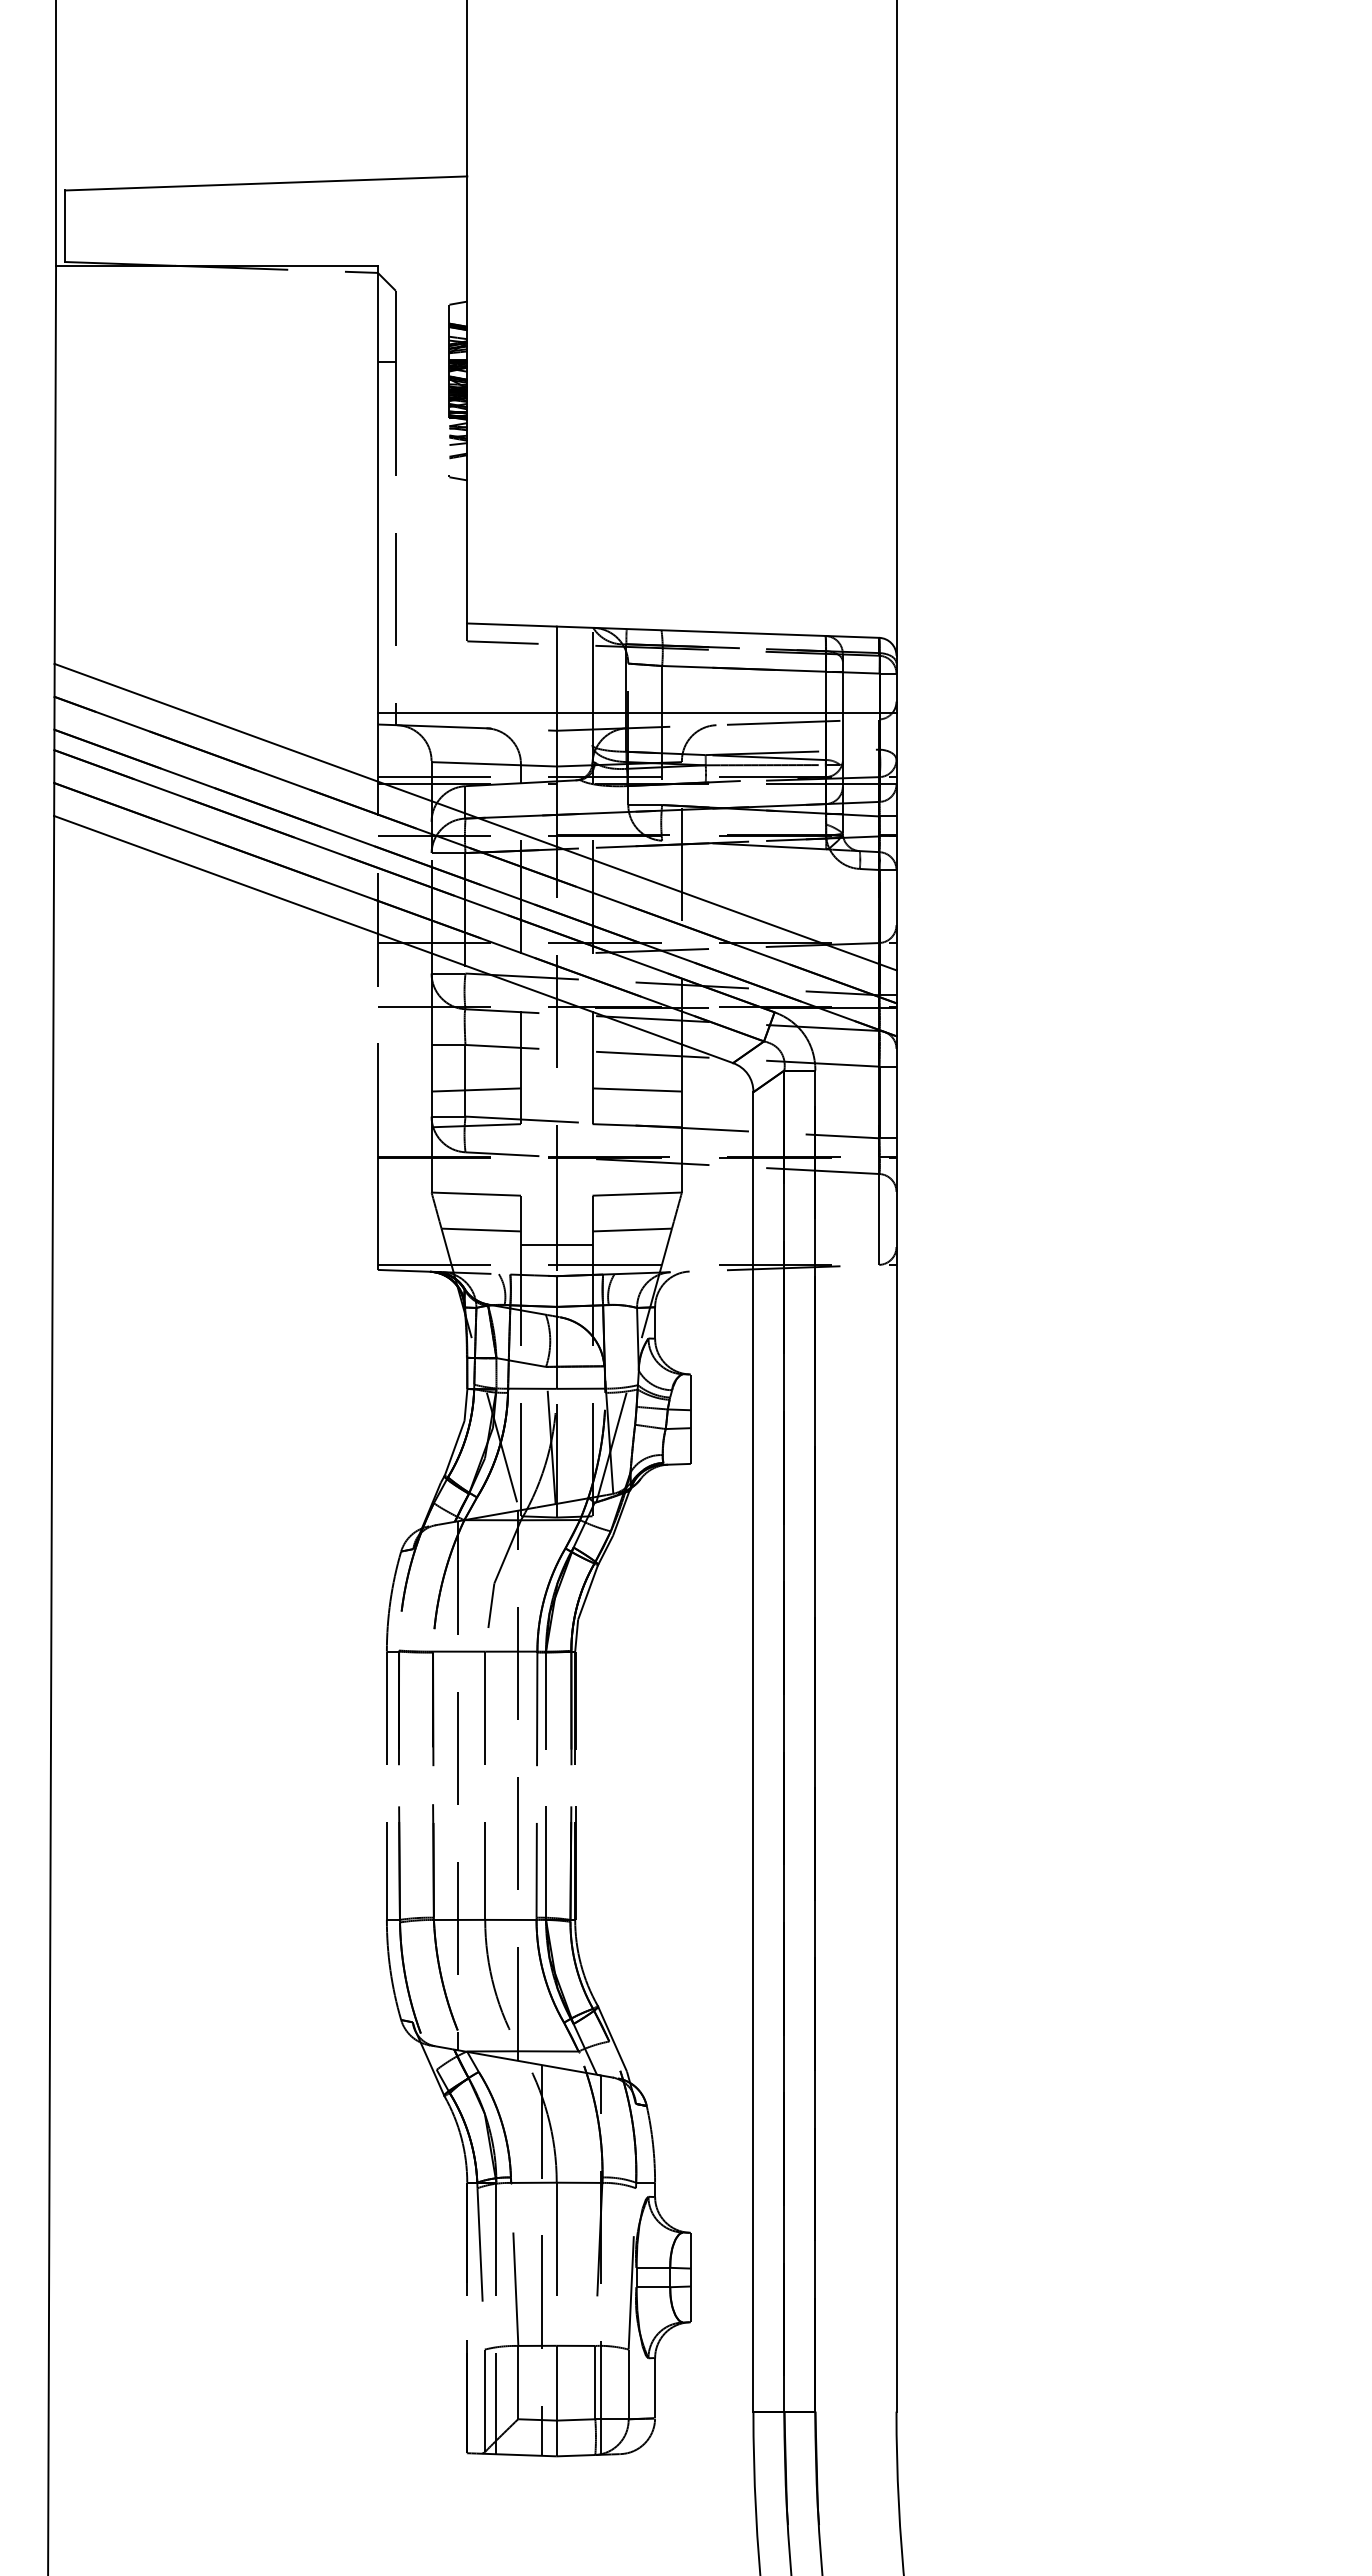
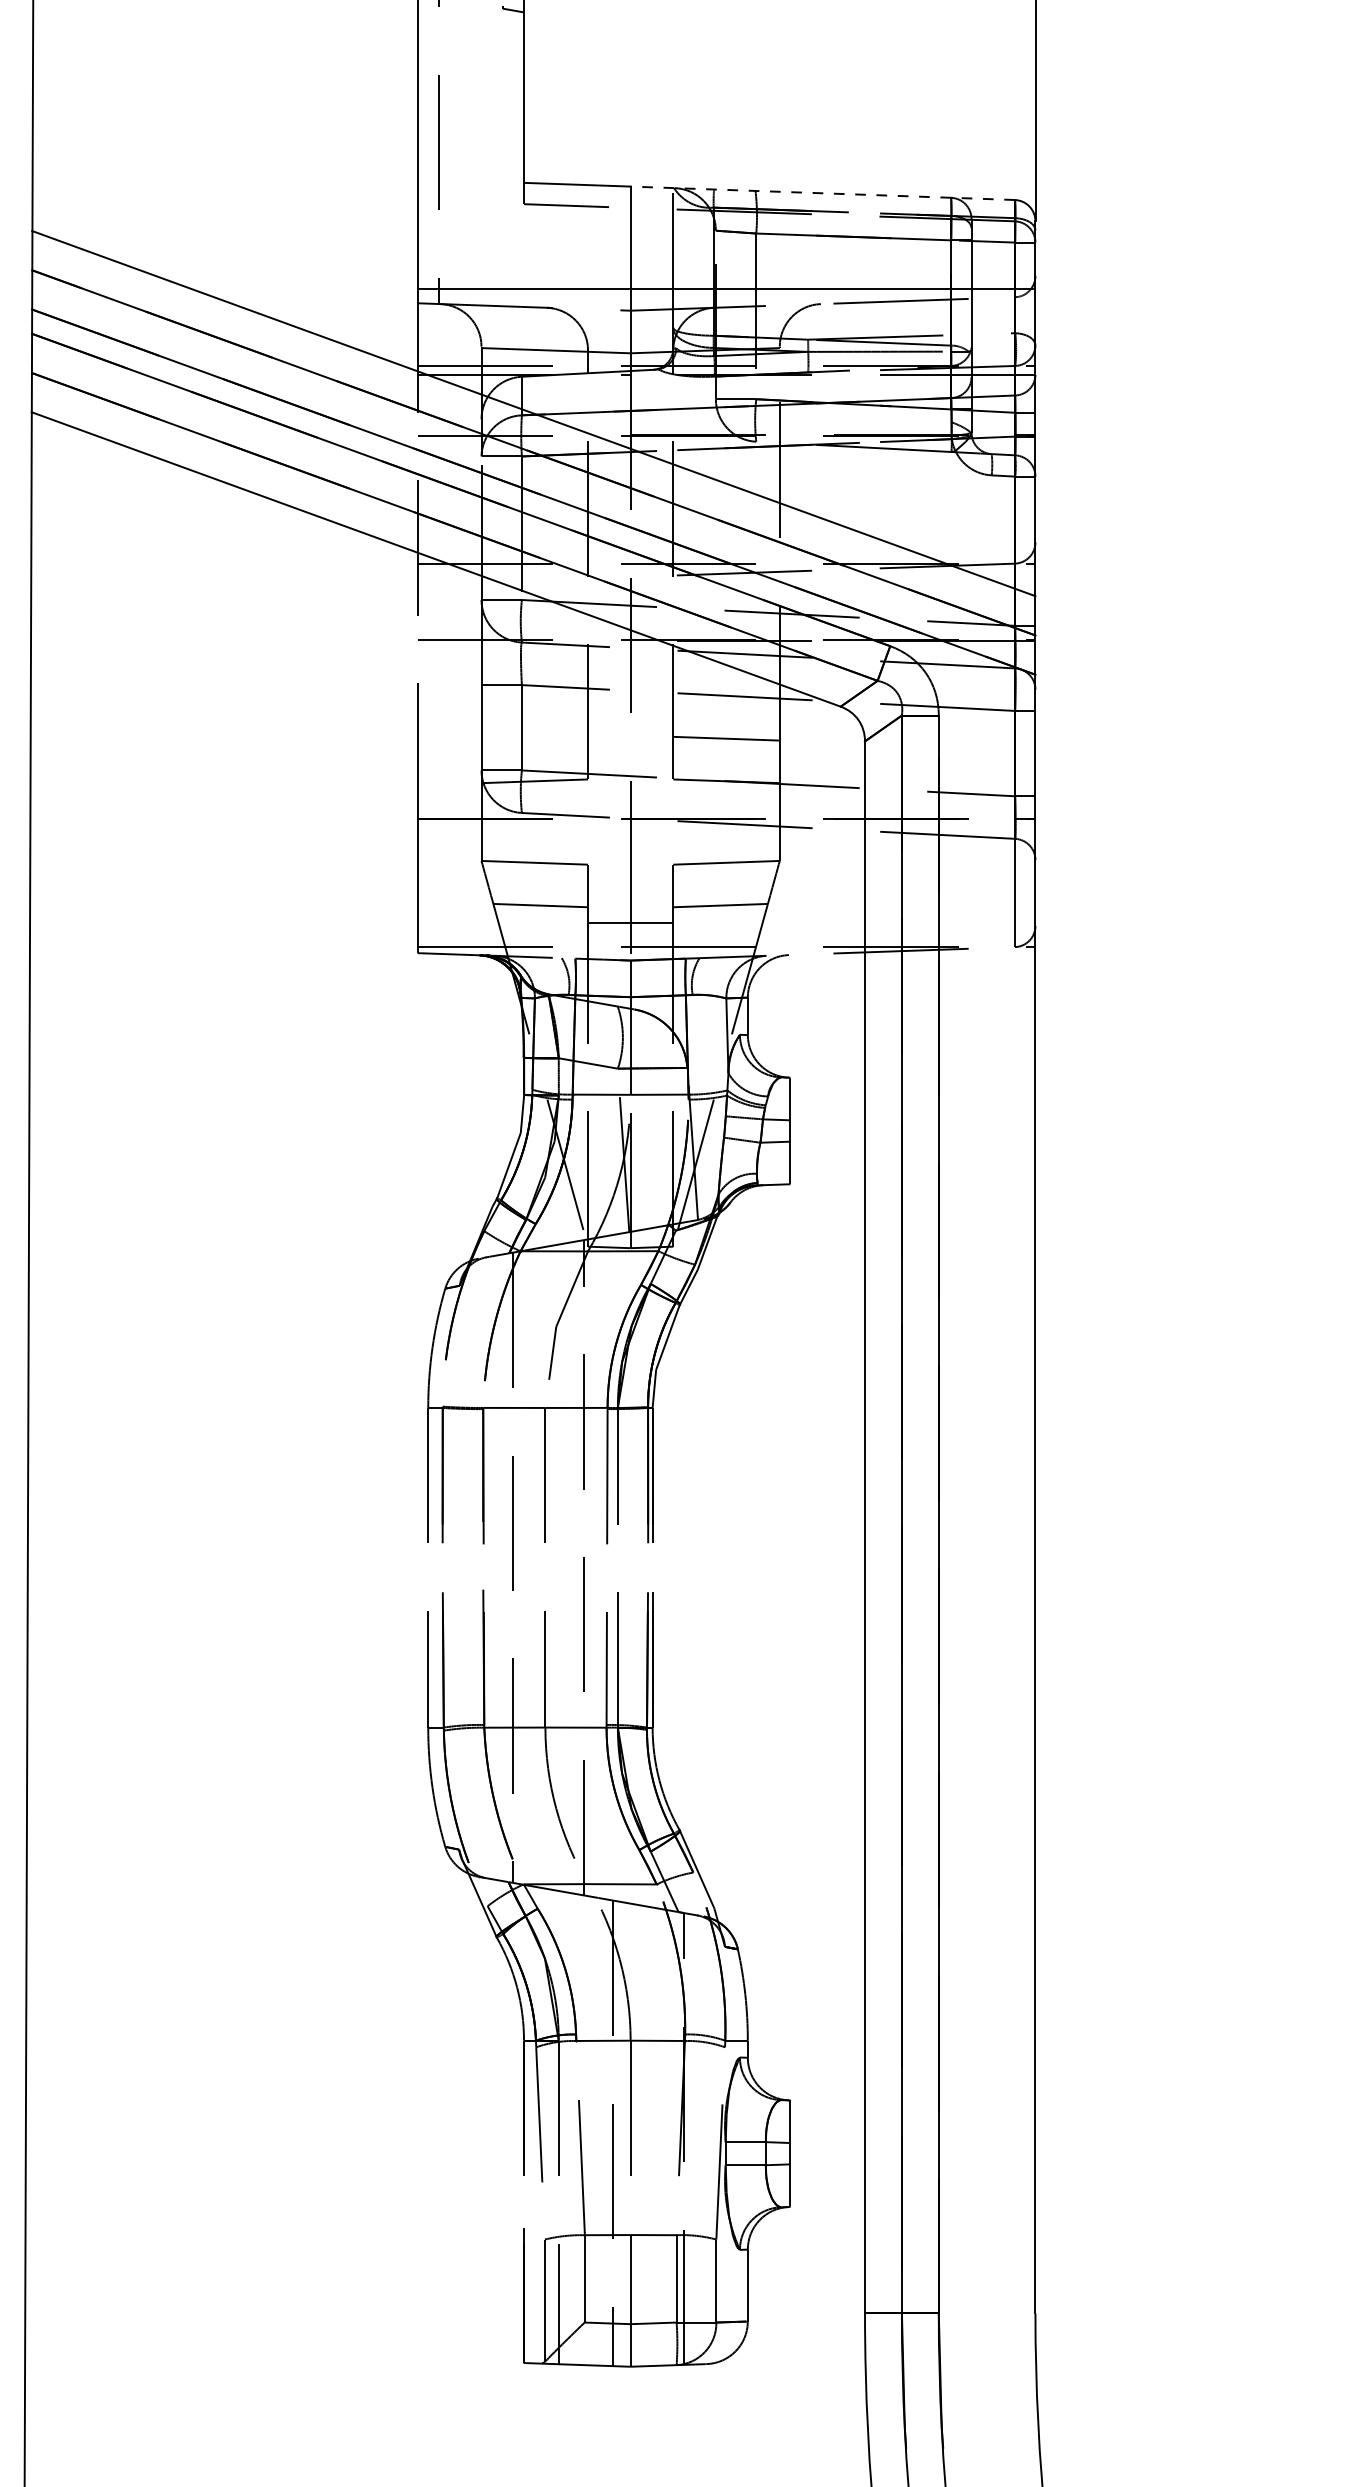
line: (717, 632) -> (822, 193), solid -> dashed
line: (475, 1089) -> (533, 738), removed

